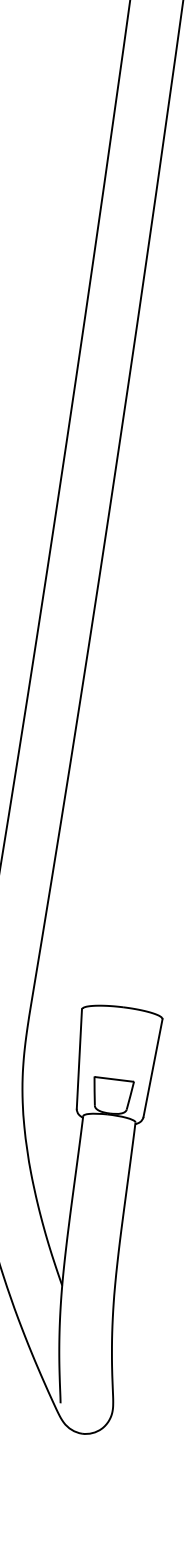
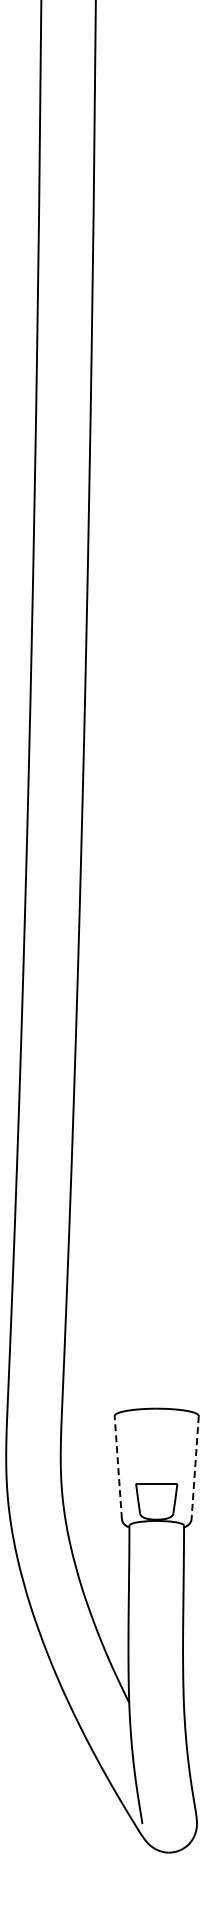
line: (79, 1059) -> (118, 1467), solid -> dashed
line: (153, 1068) -> (195, 1467), solid -> dashed

